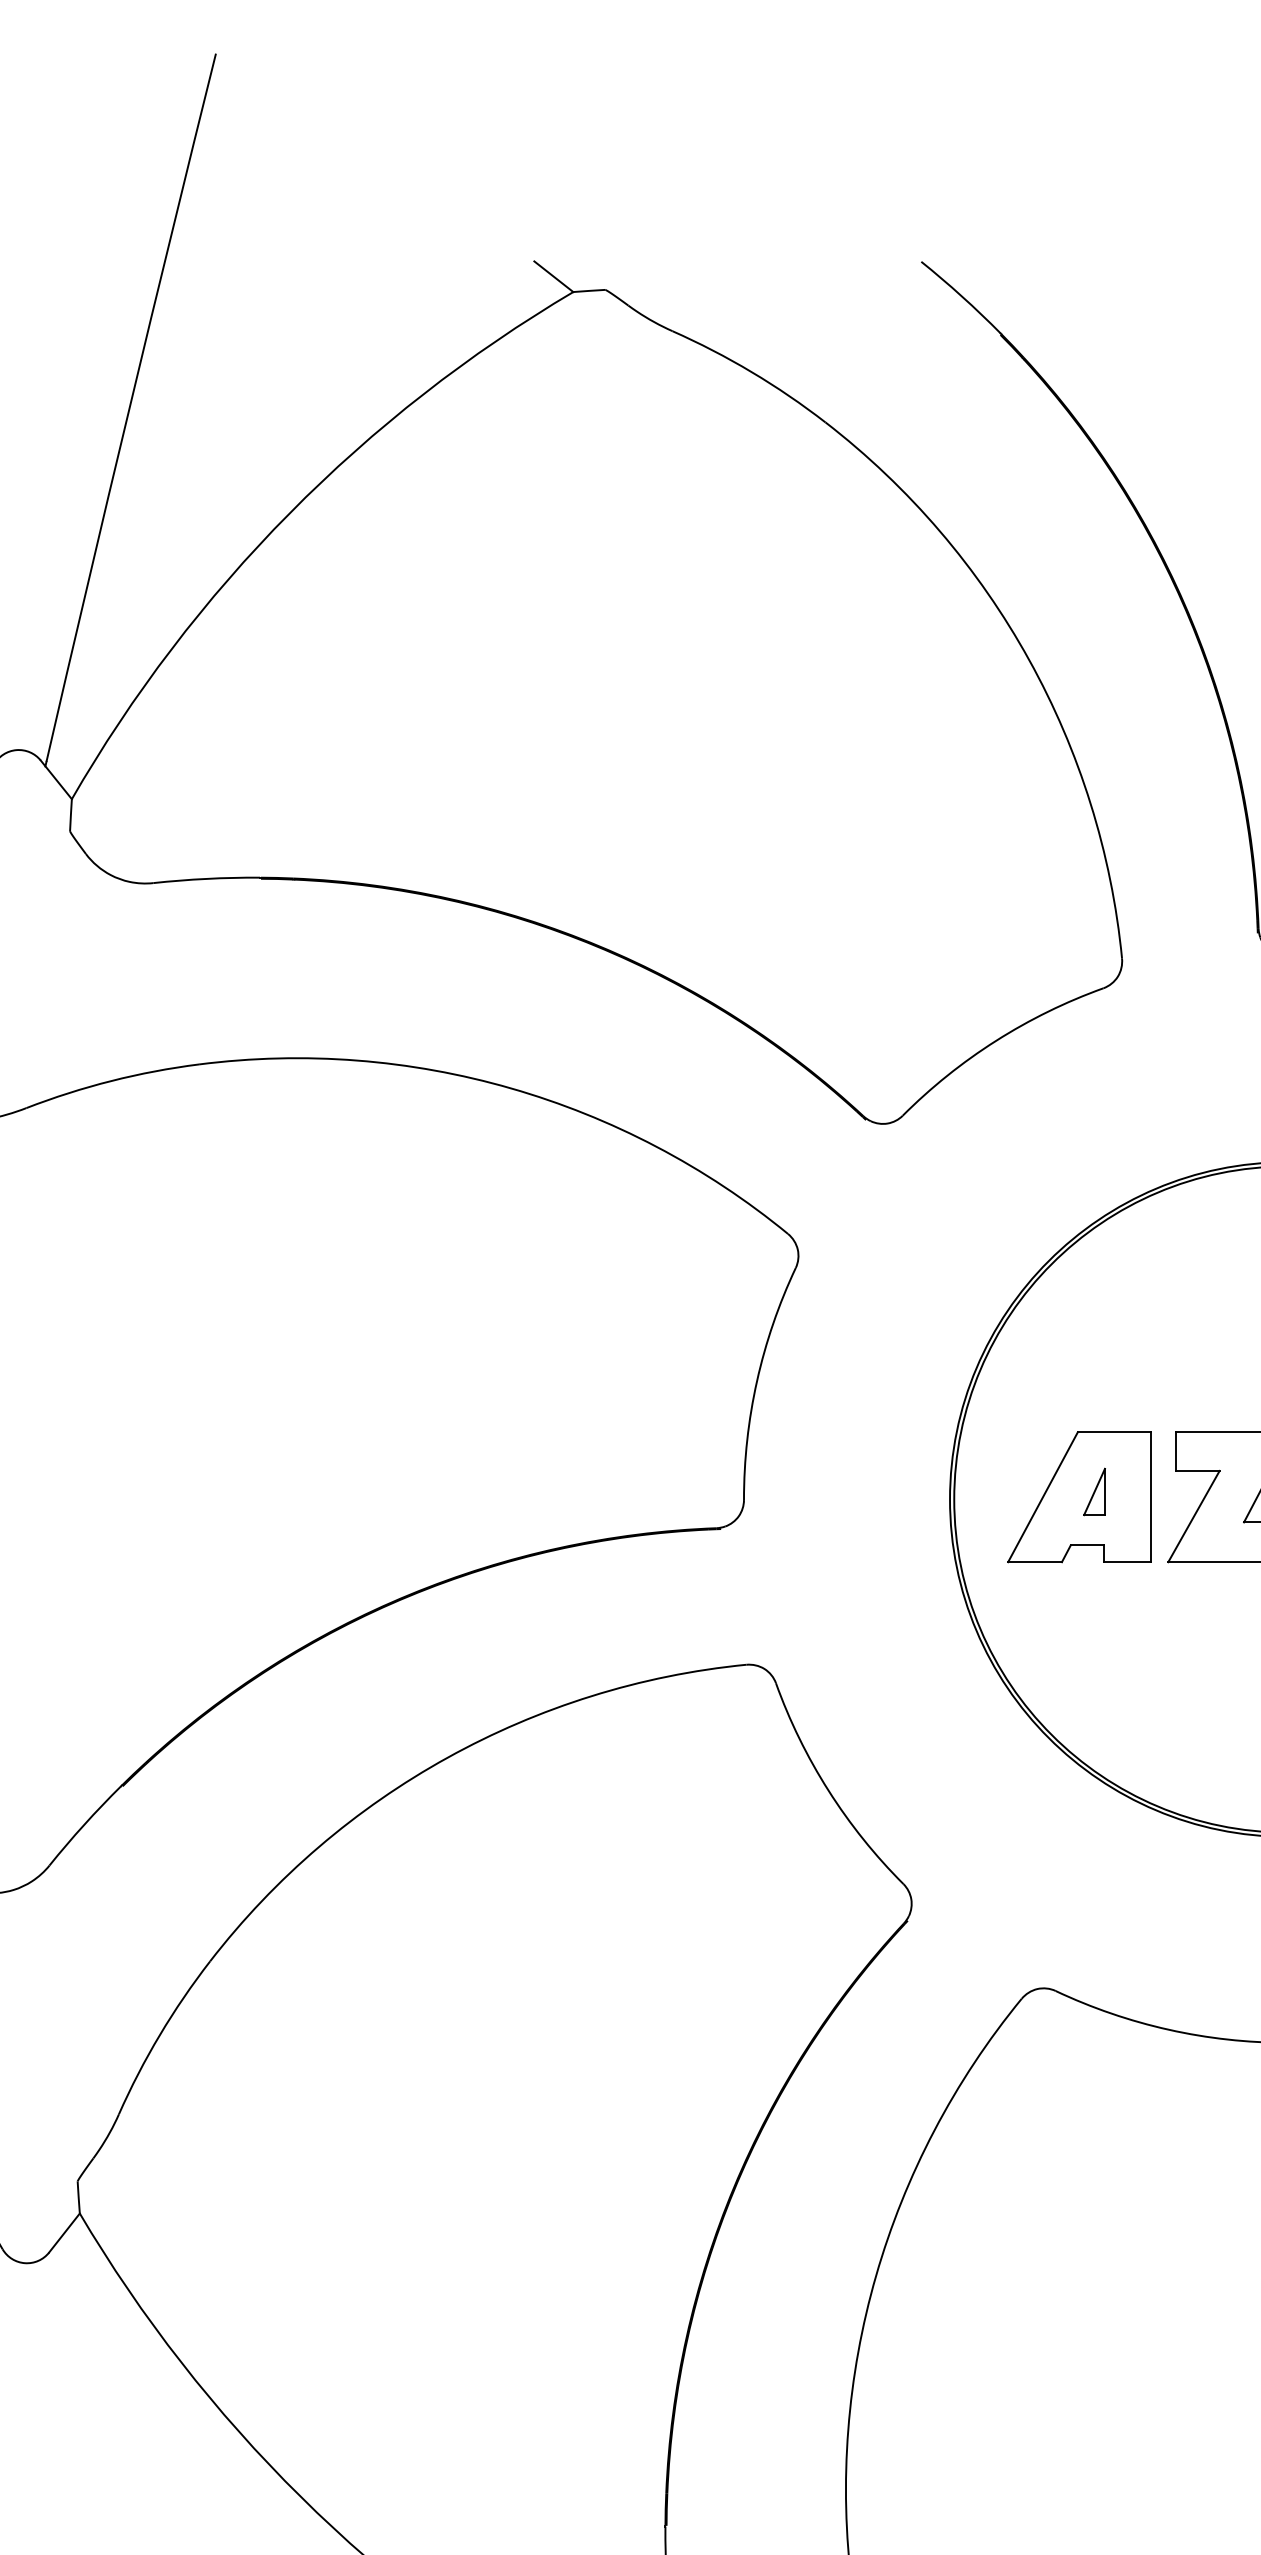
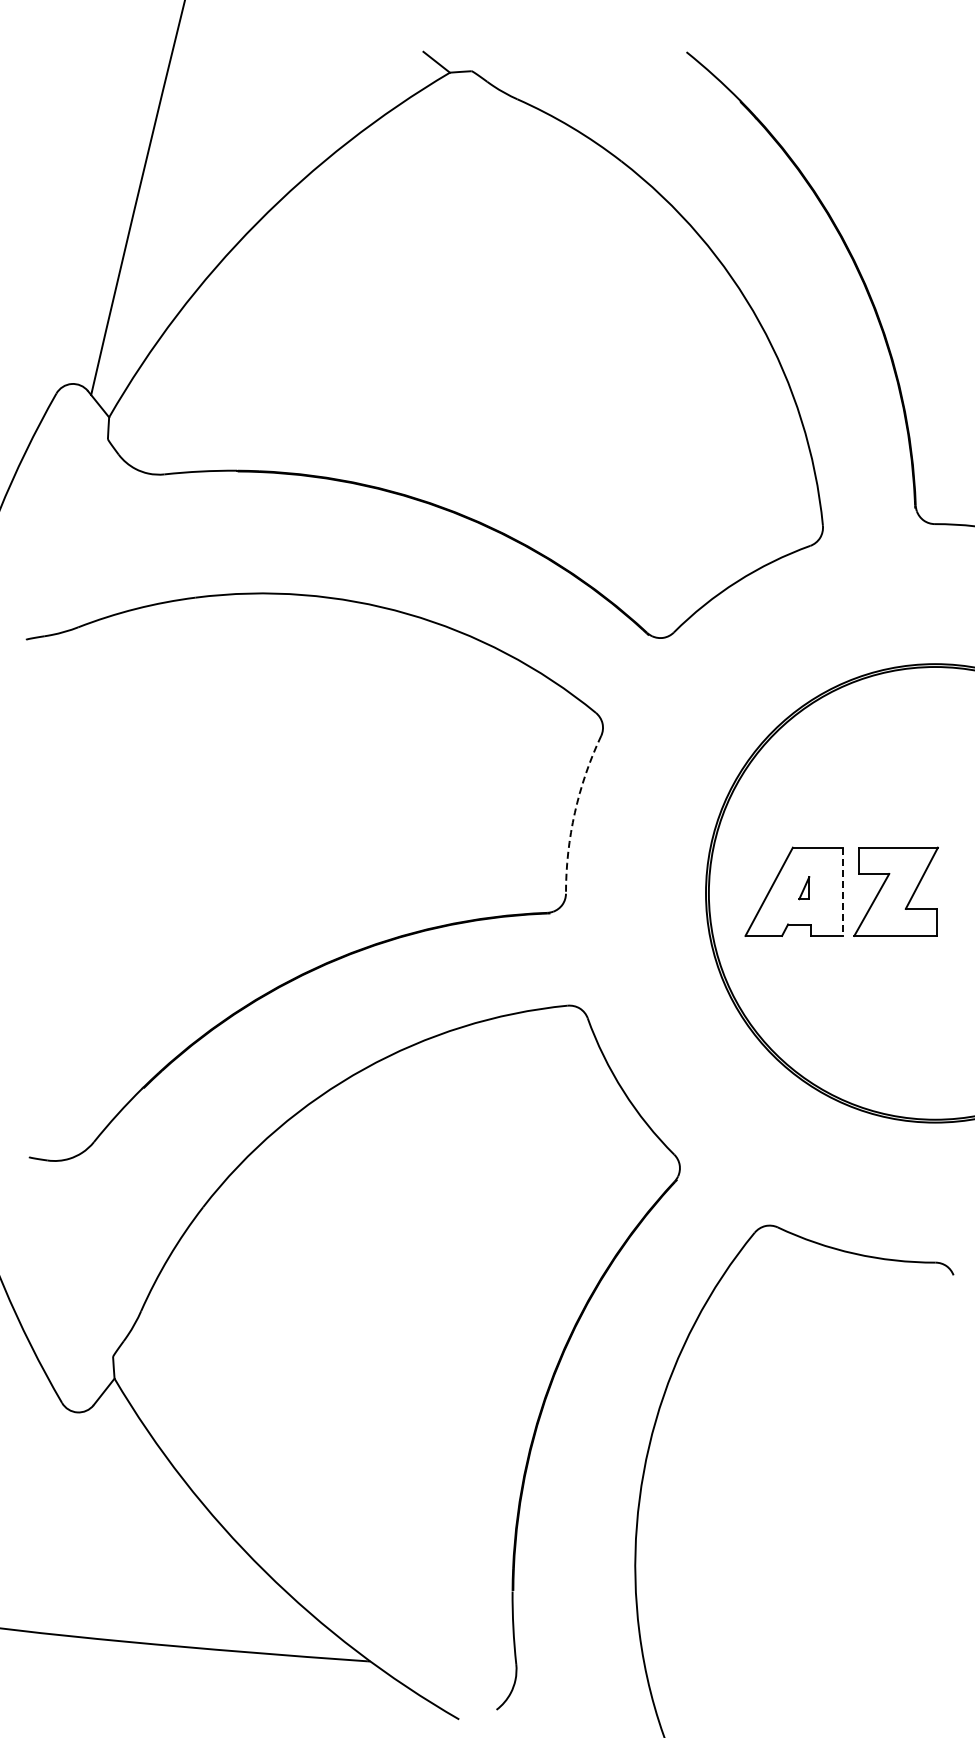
arc: (756, 1380) -> (574, 812), solid -> dashed
part: (1094, 1490) -> (804, 887), size x0.7
line: (1150, 1498) -> (842, 892), solid -> dashed

